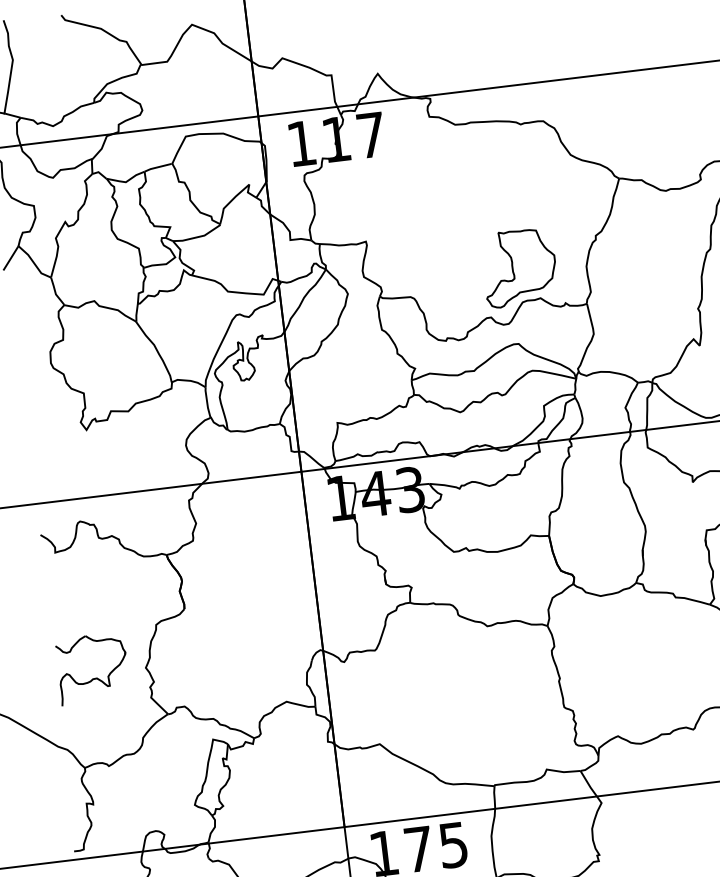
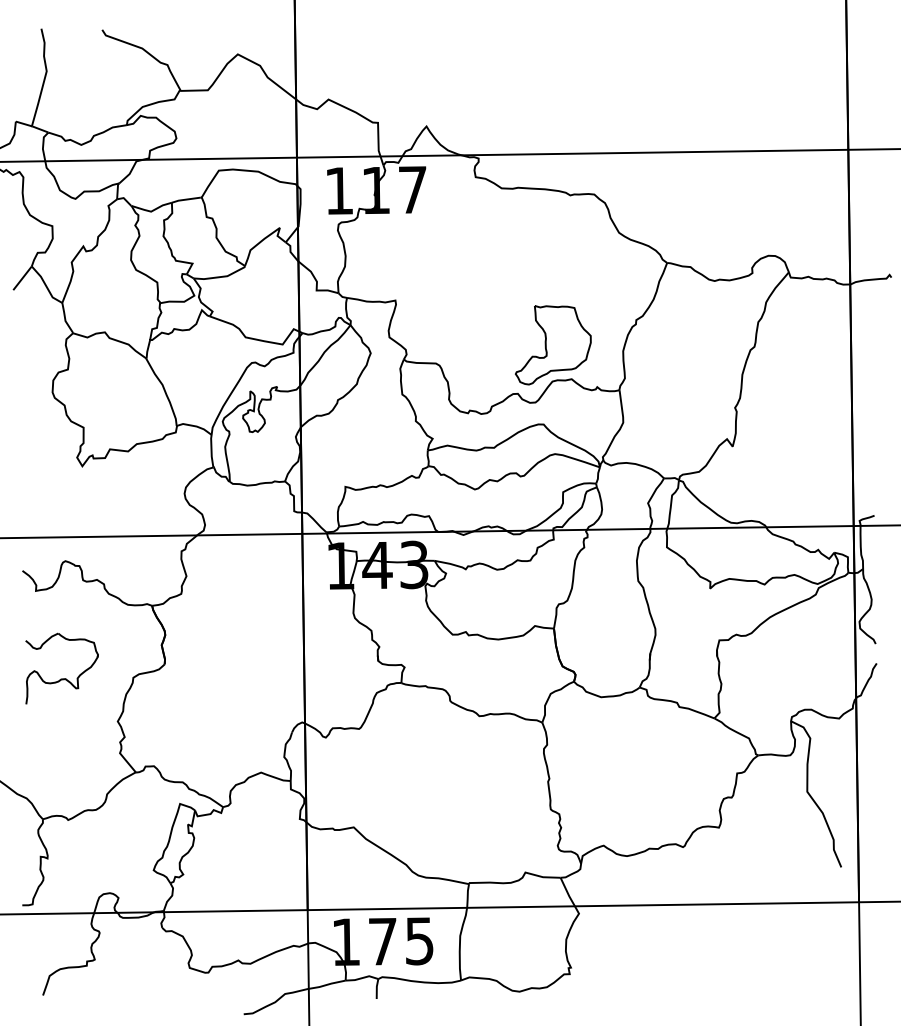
part: (93, 678) -> (61, 678), moved

